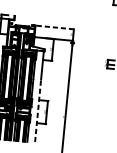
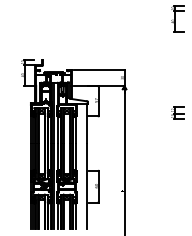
line: (55, 27) -> (99, 70), dashed -> solid
line: (37, 112) -> (86, 187), dashed -> solid

